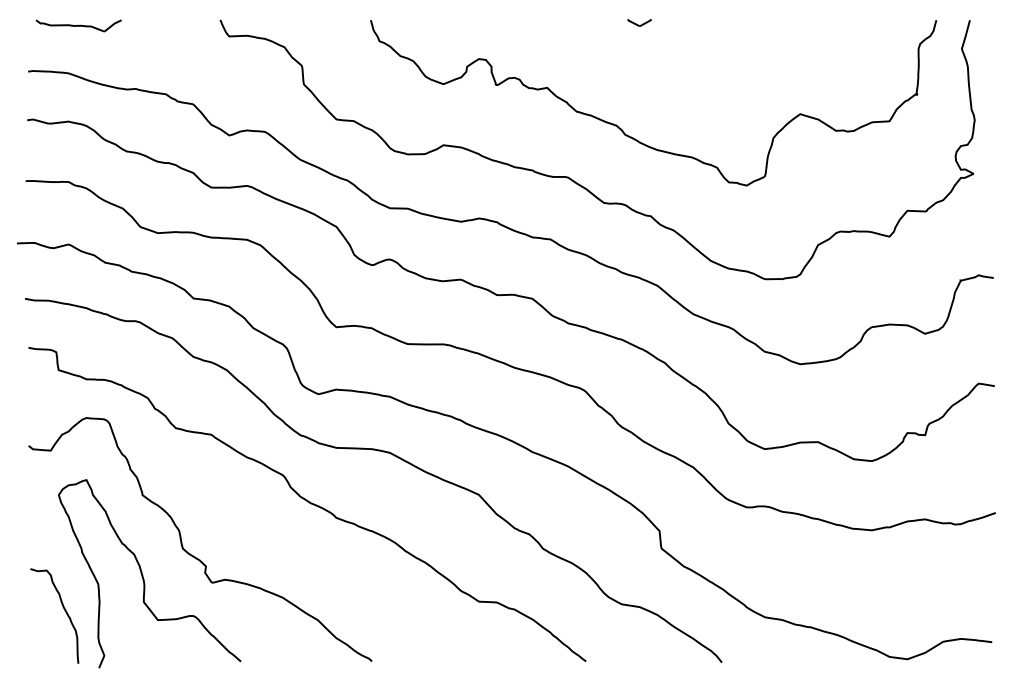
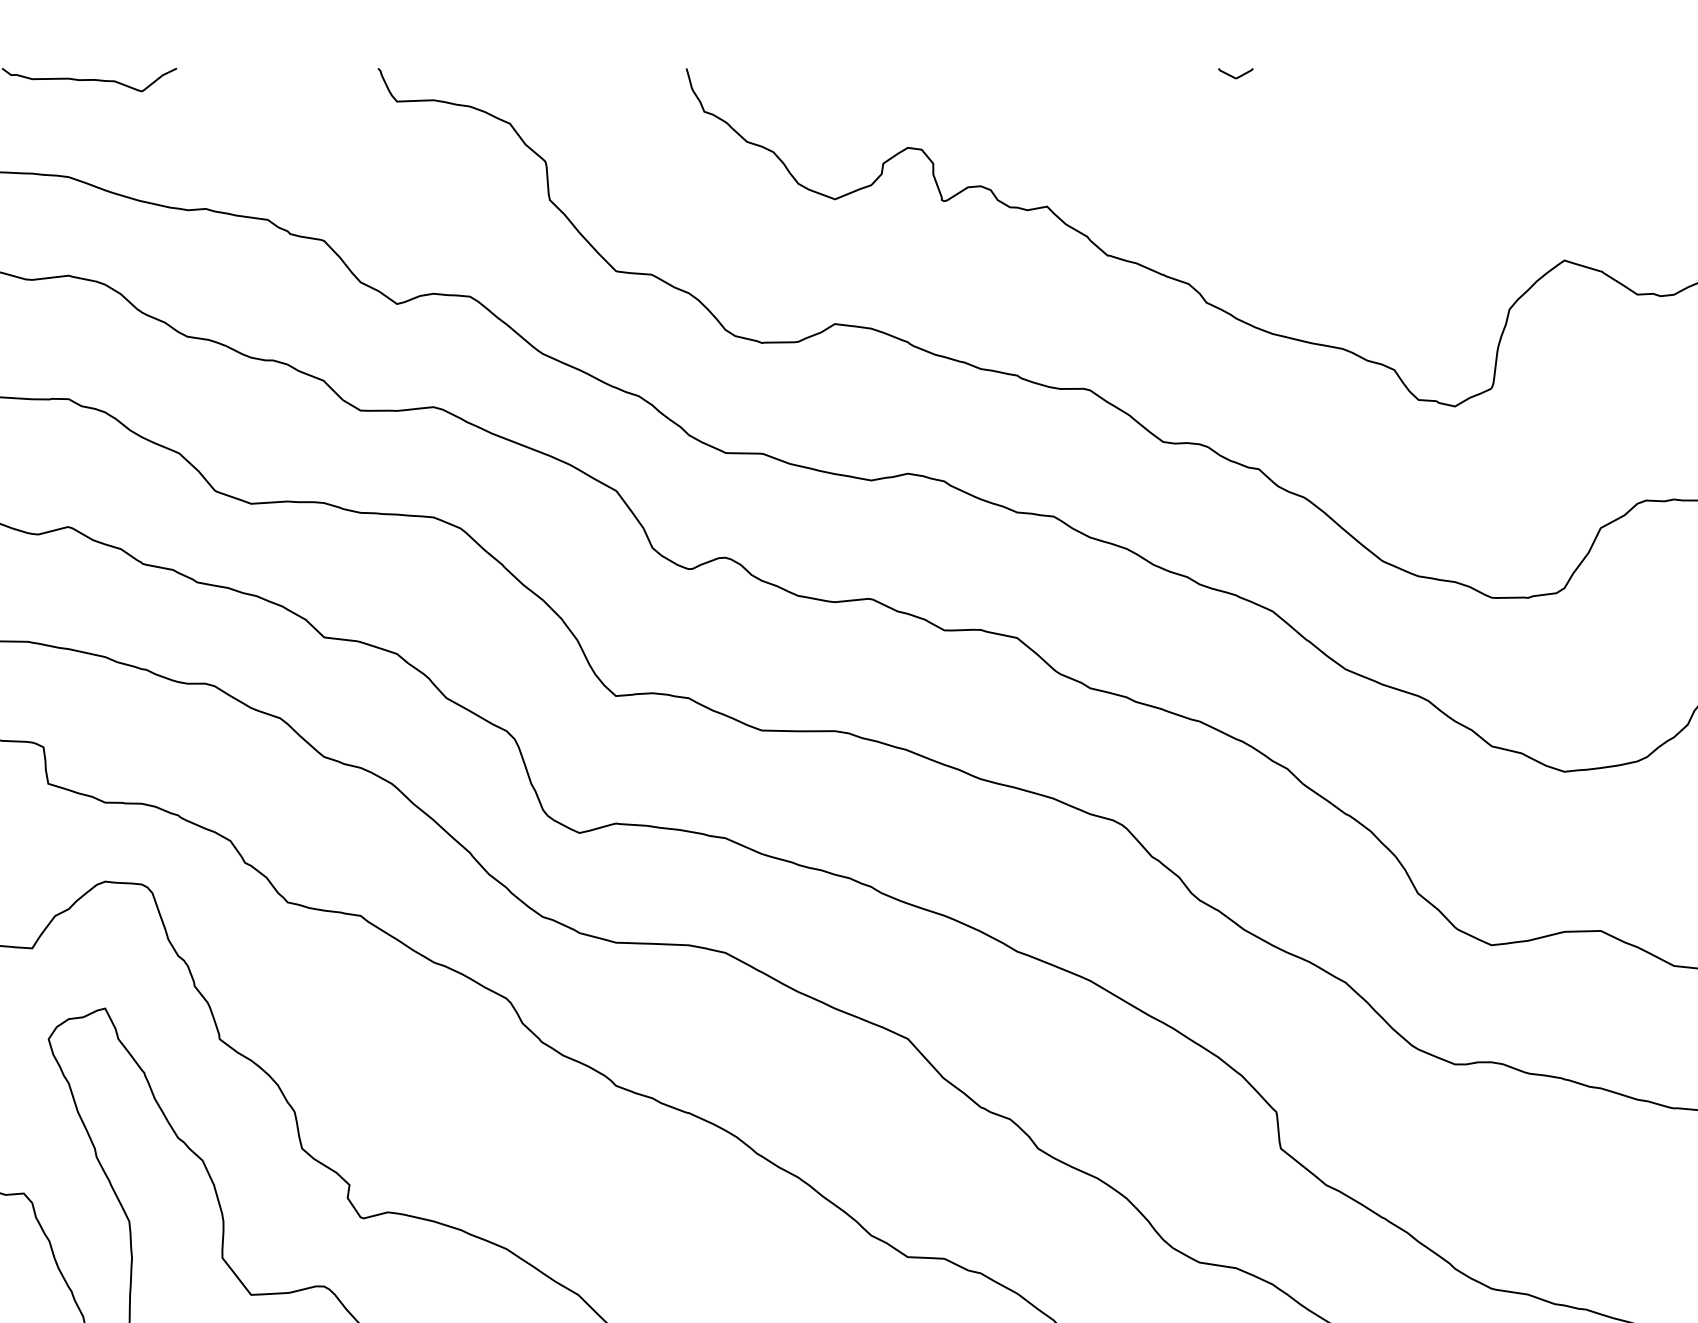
part: (639, 22) -> (1235, 73), size x0.71

